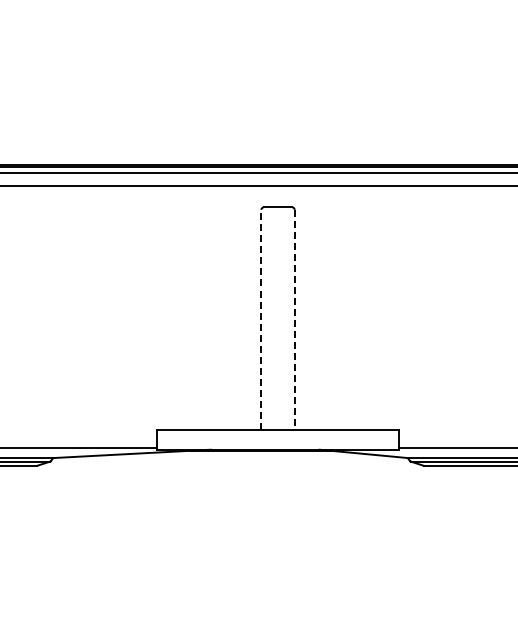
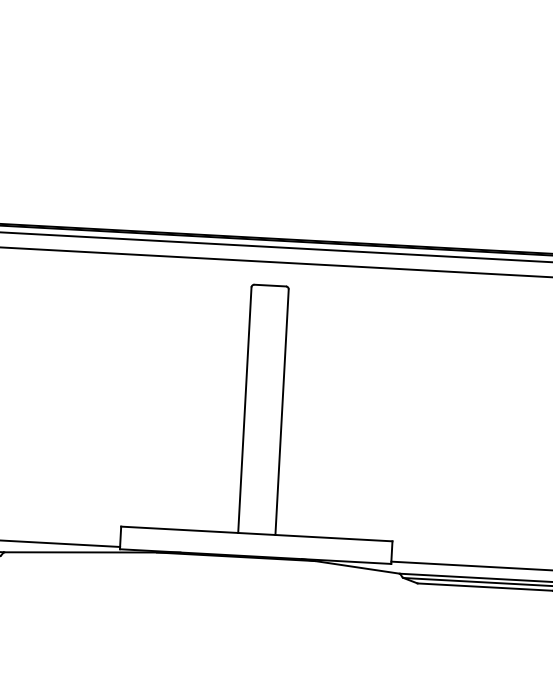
line: (261, 319) -> (244, 410), dashed -> solid
line: (294, 319) -> (281, 412), dashed -> solid

